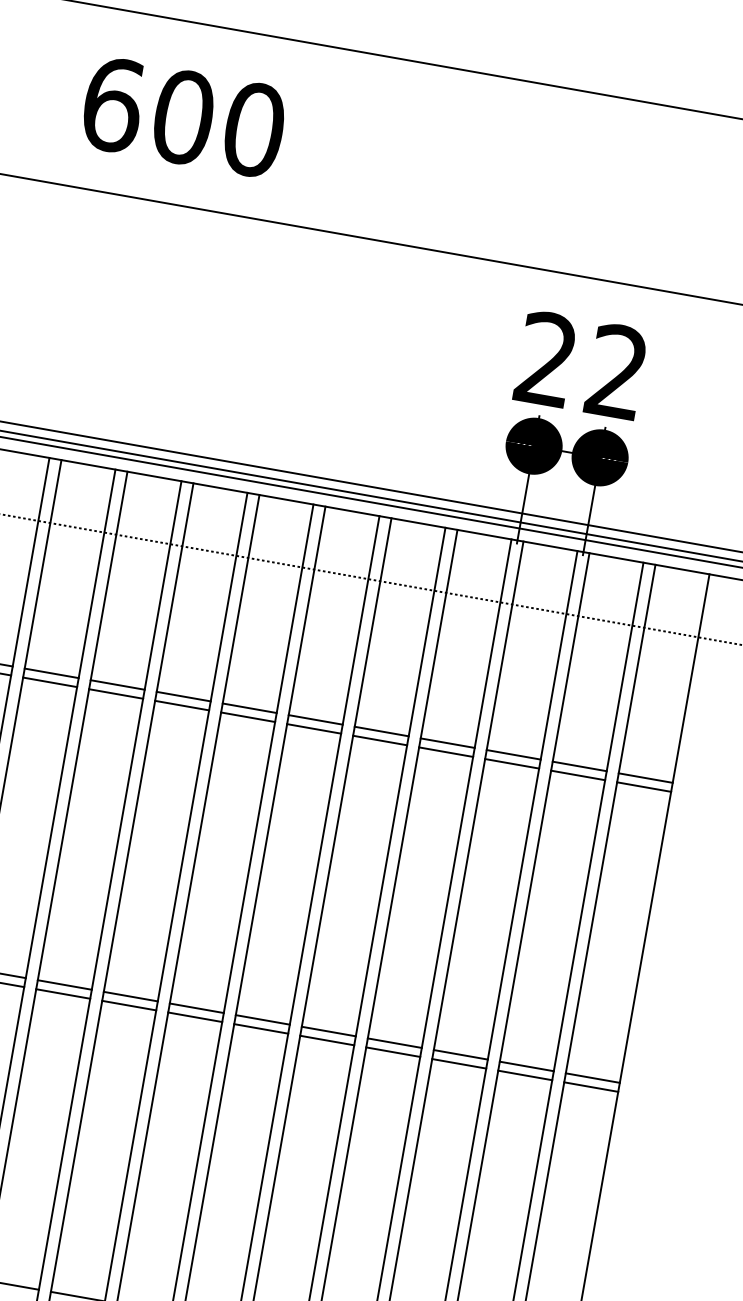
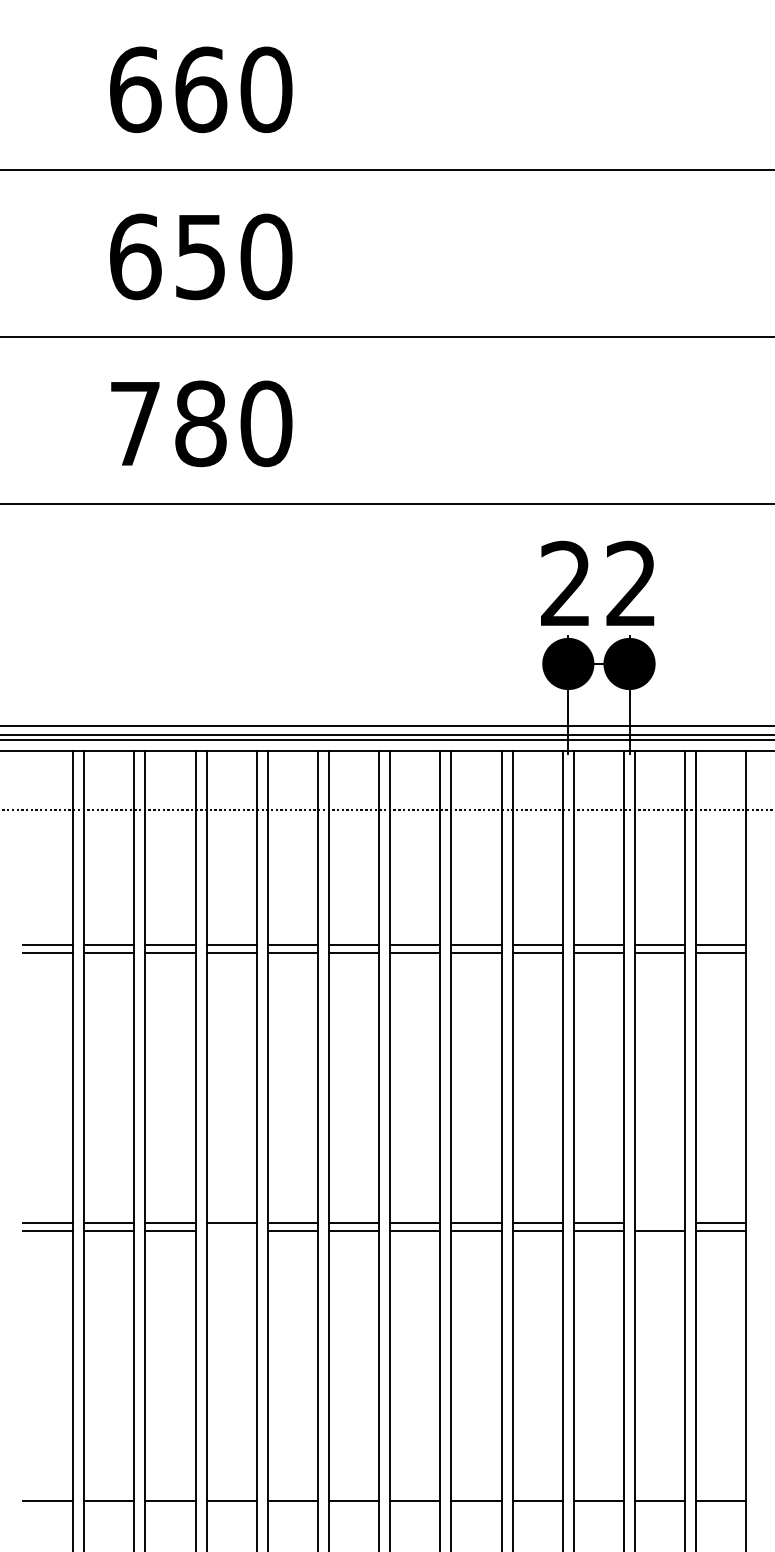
text: (148, 110) -> (168, 423), 600 -> 780
line: (63, 994) -> (231, 1231), removed
line: (527, 1067) -> (660, 1223), removed

